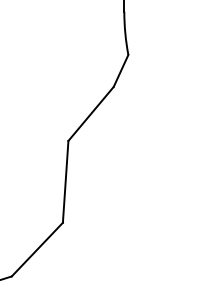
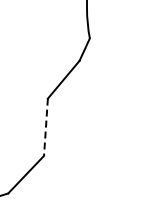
line: (64, 182) -> (45, 127), solid -> dashed

